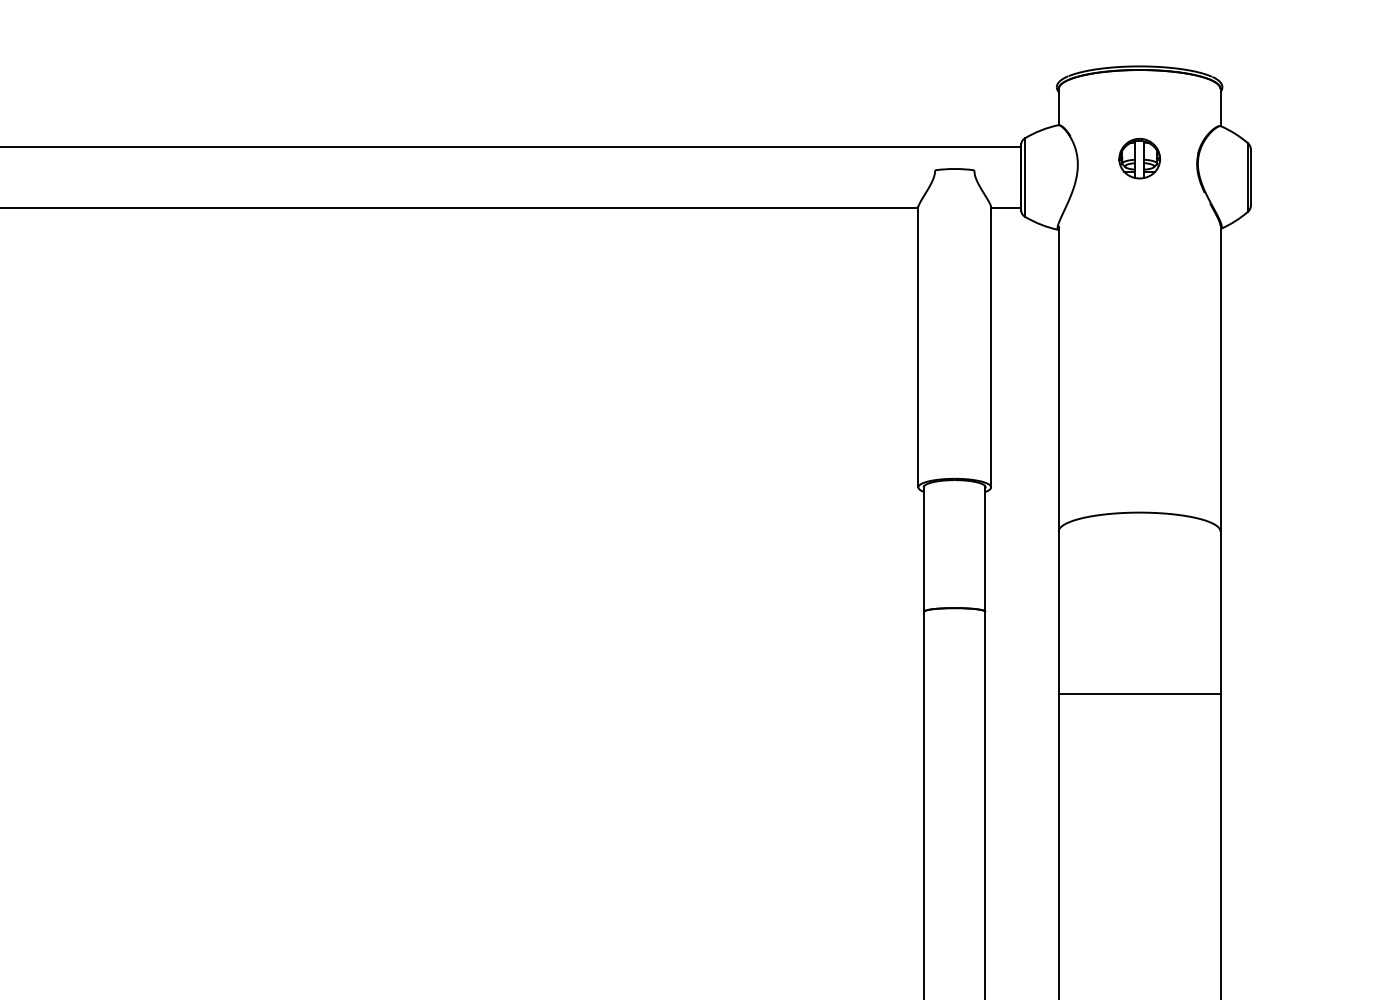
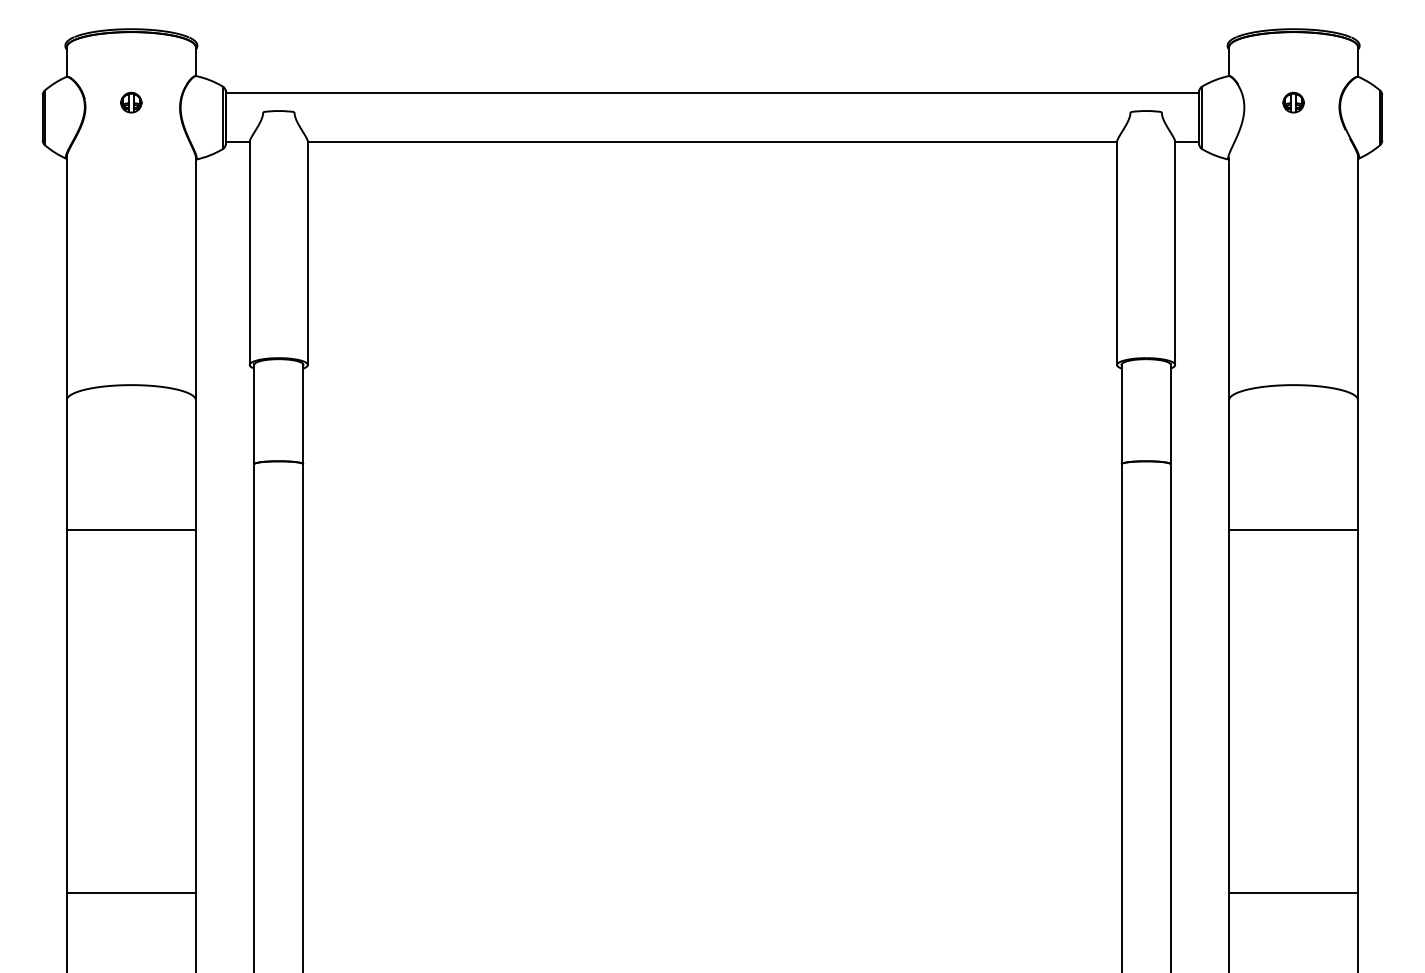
part: (1139, 158) -> (1293, 102), size x0.62

